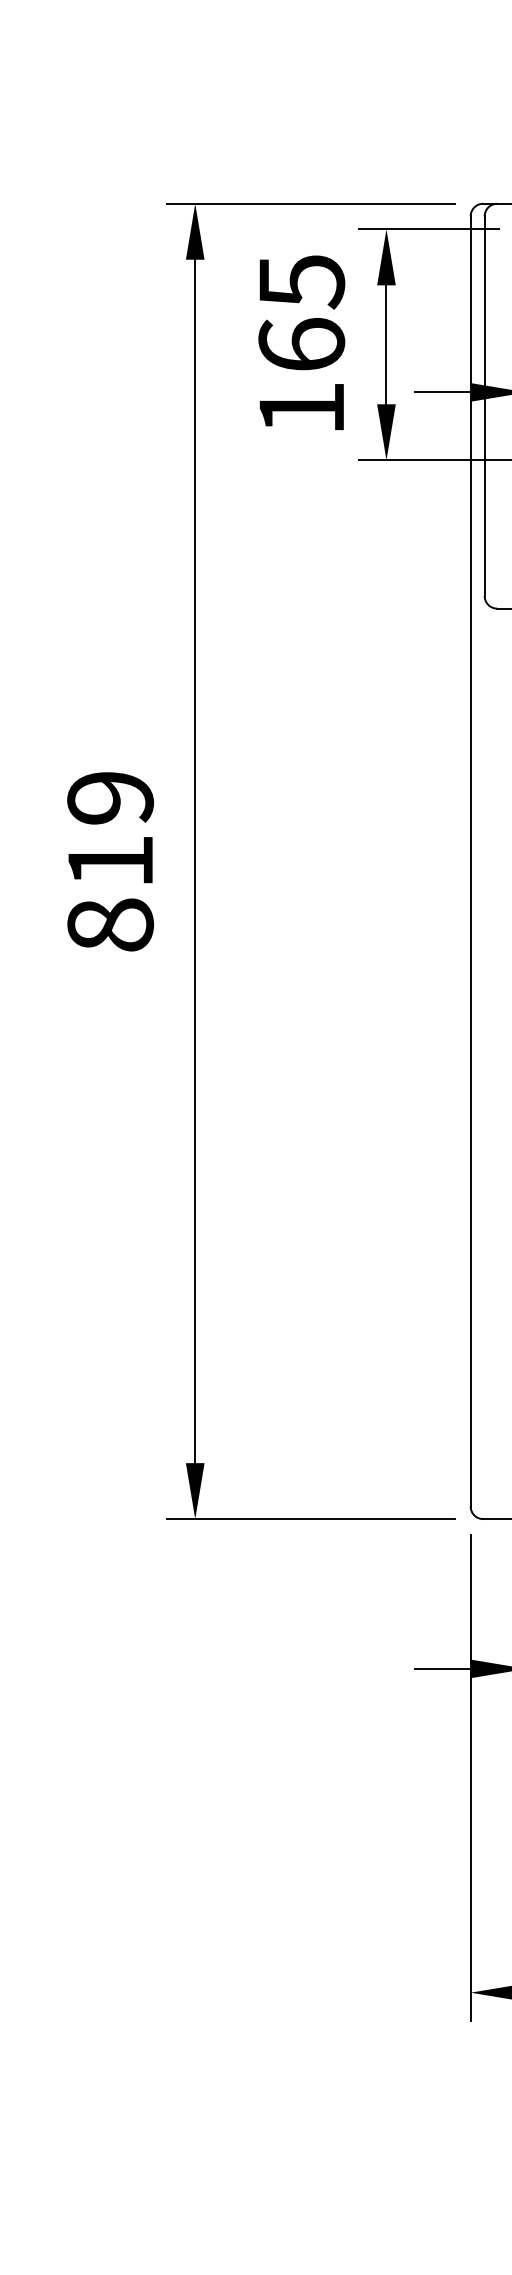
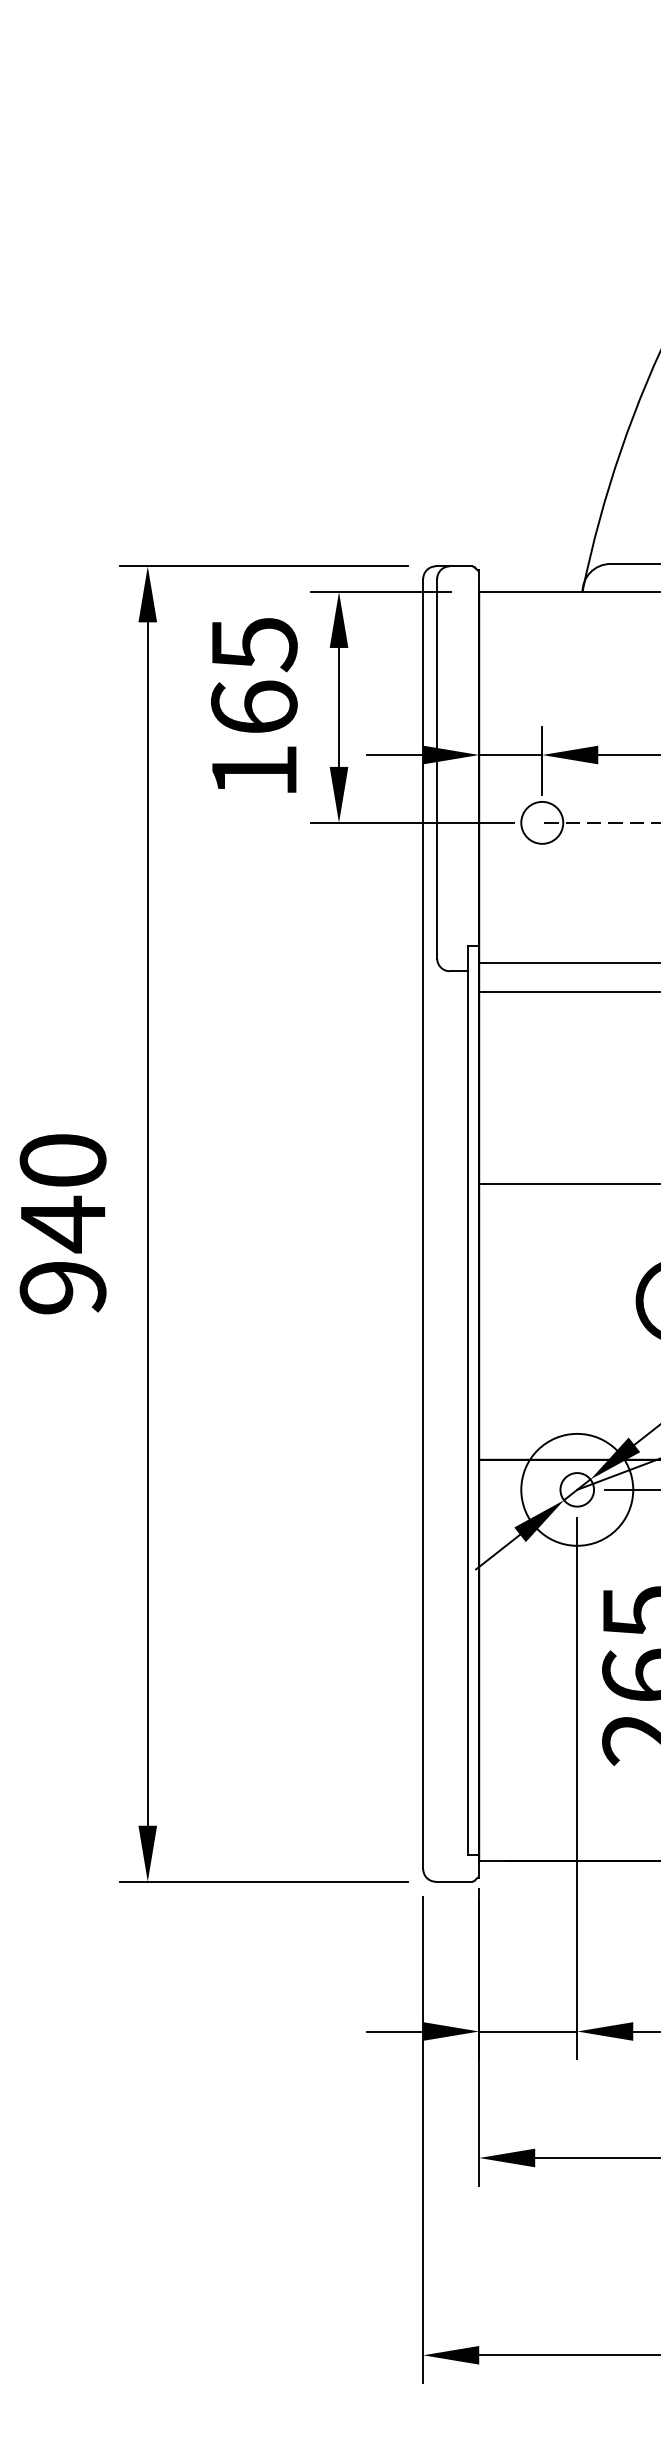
text: (109, 861) -> (62, 1224), 819 -> 940

